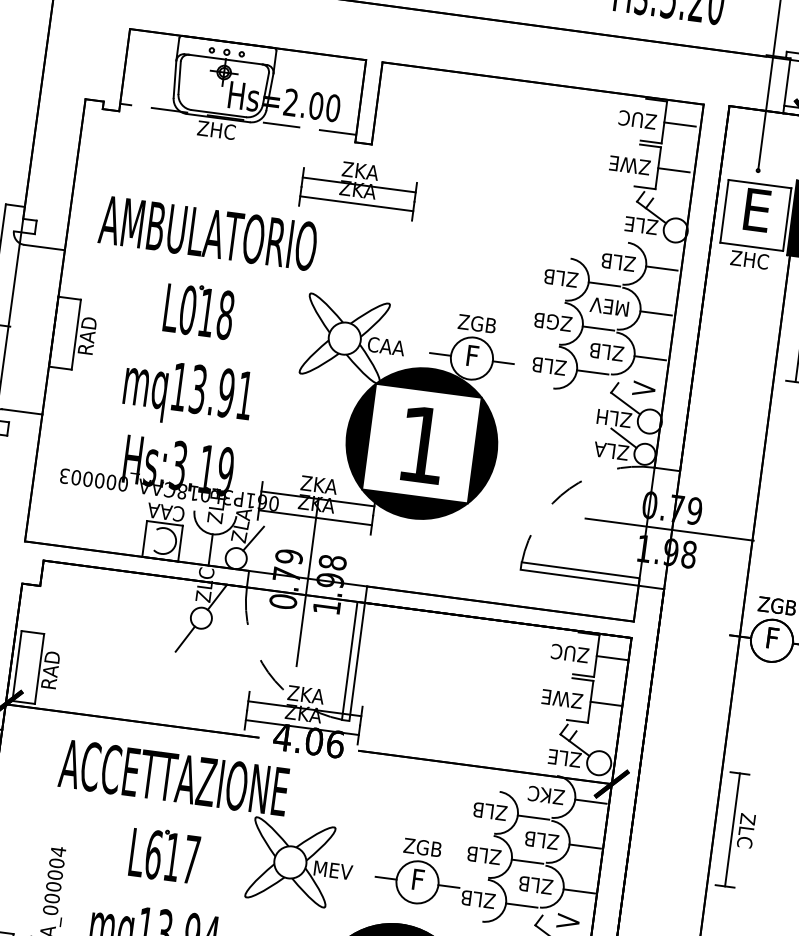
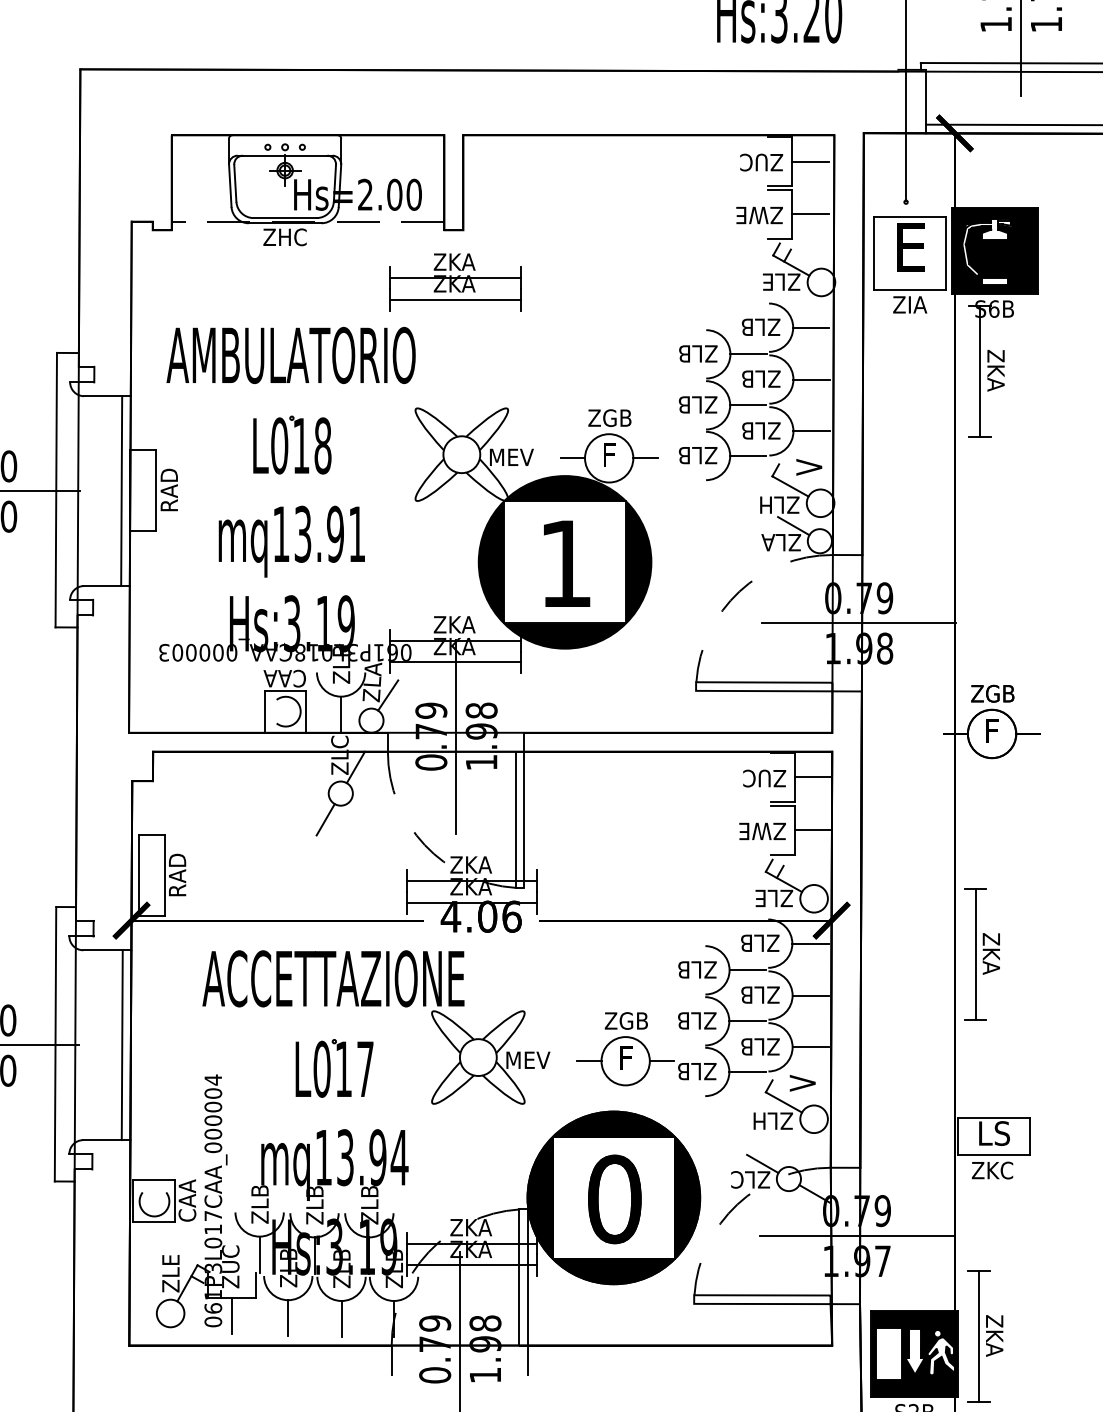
text: (749, 259) -> (909, 304), ZHC -> ZIA
text: (609, 306) -> (757, 378), MEV -> ZLB
text: (546, 320) -> (688, 404), ZGB -> ZLB
line: (45, 331) -> (121, 491), added
text: (387, 346) -> (511, 457), CAA -> MEV
text: (538, 794) -> (749, 943), ZKC -> ZLB
text: (746, 830) -> (991, 953), ZLC -> ZKA
text: (153, 854) -> (321, 1068), L617 -> L017

